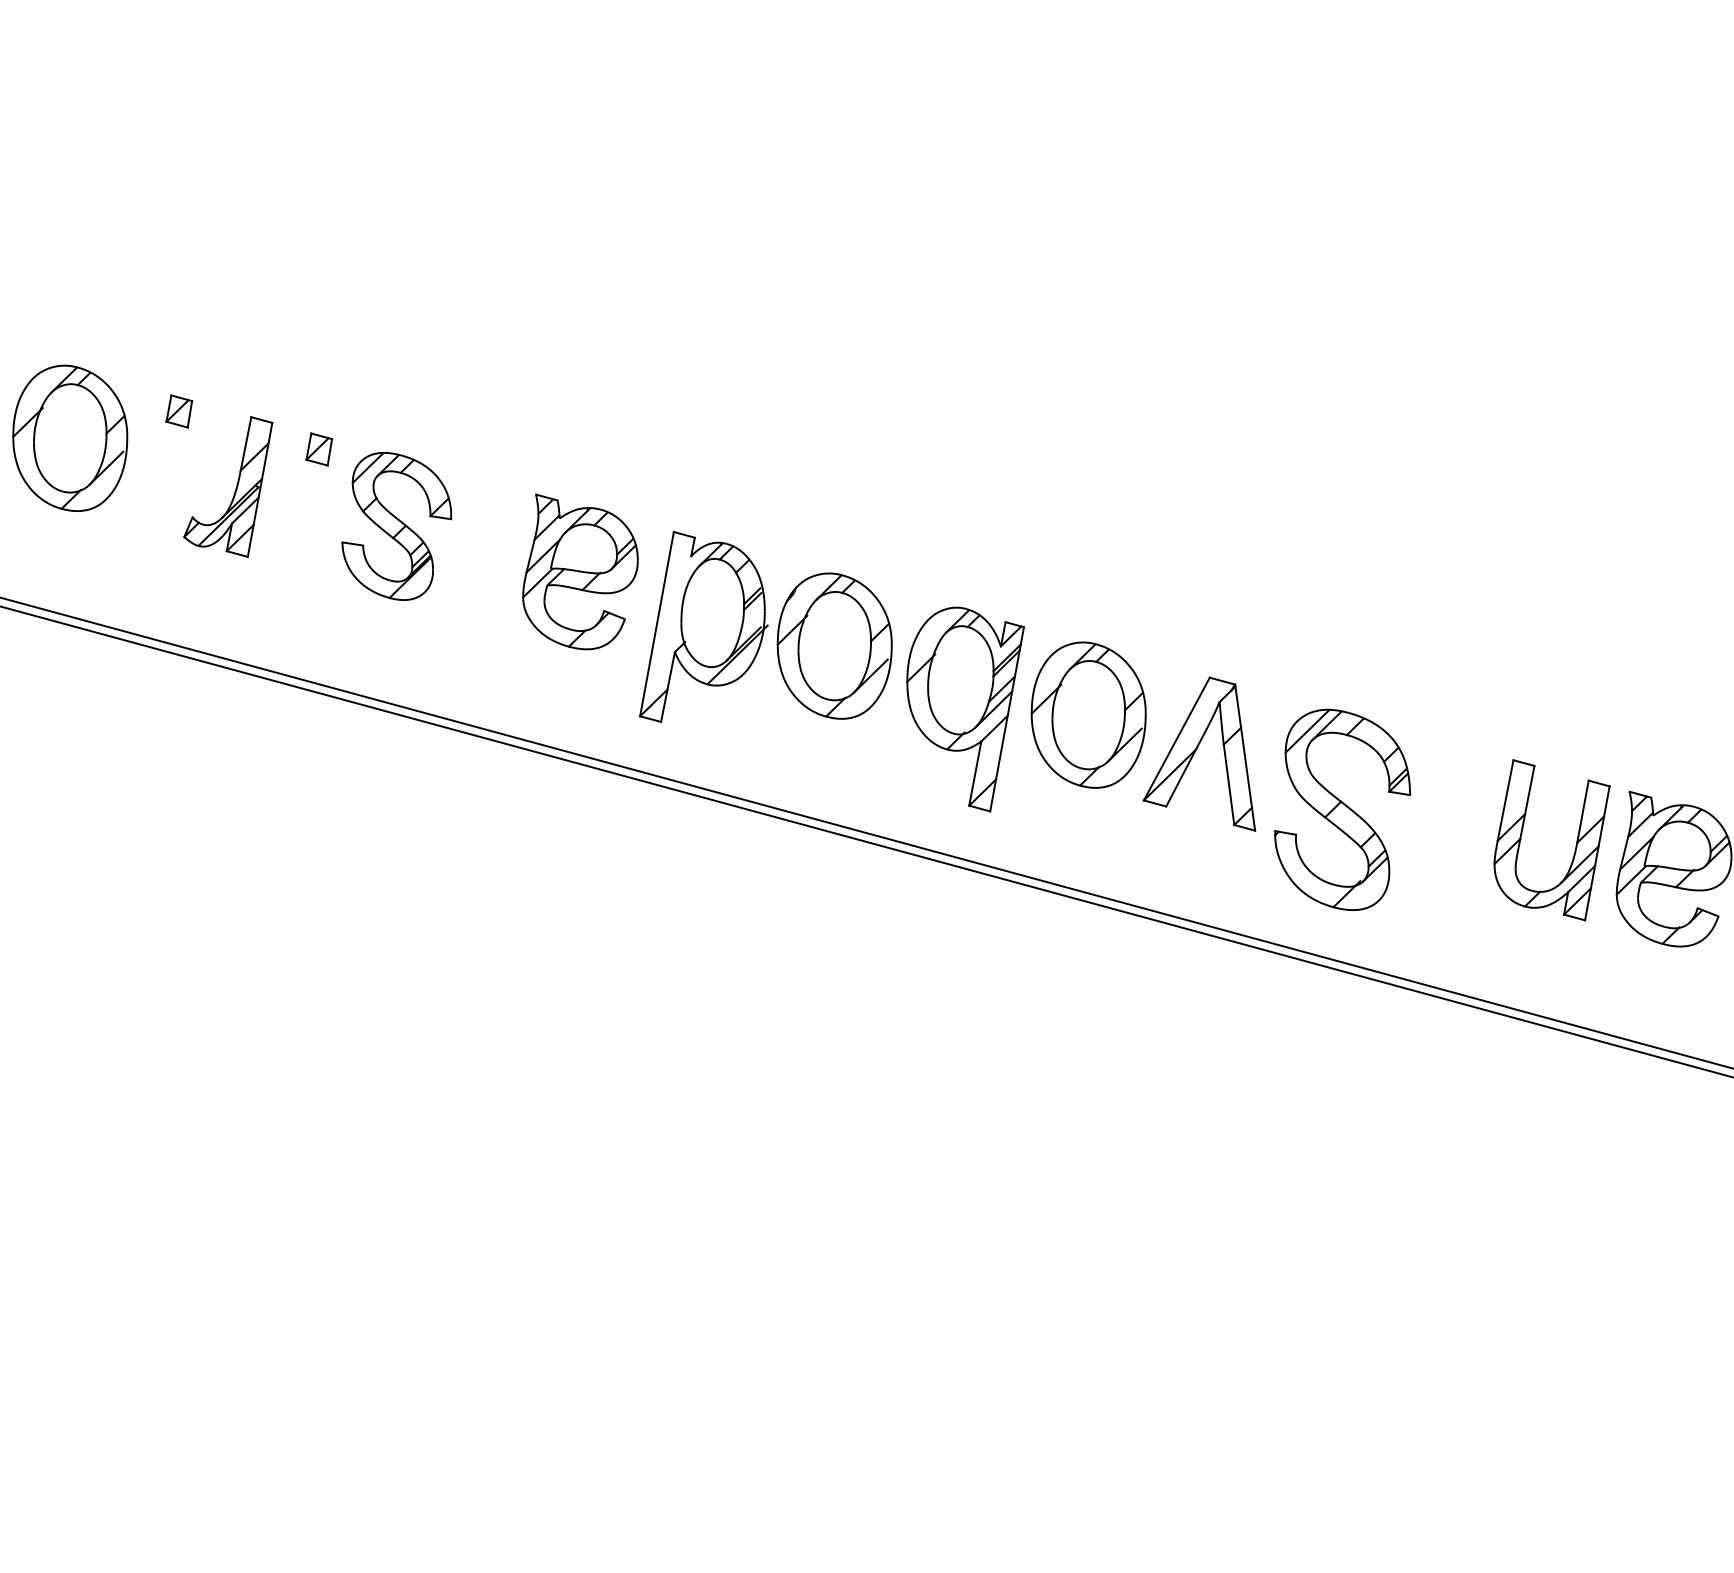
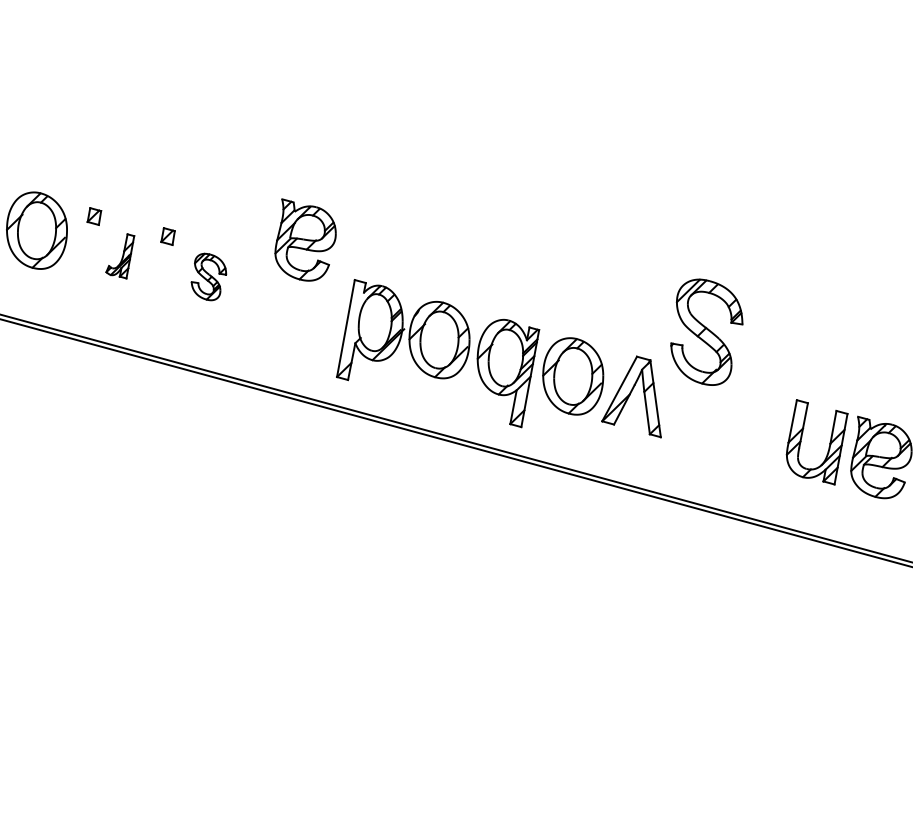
part: (228, 487) -> (120, 256), size x0.6
part: (395, 525) -> (208, 276), size x0.6
part: (580, 570) -> (305, 239), moved
part: (1341, 808) -> (706, 331), moved

